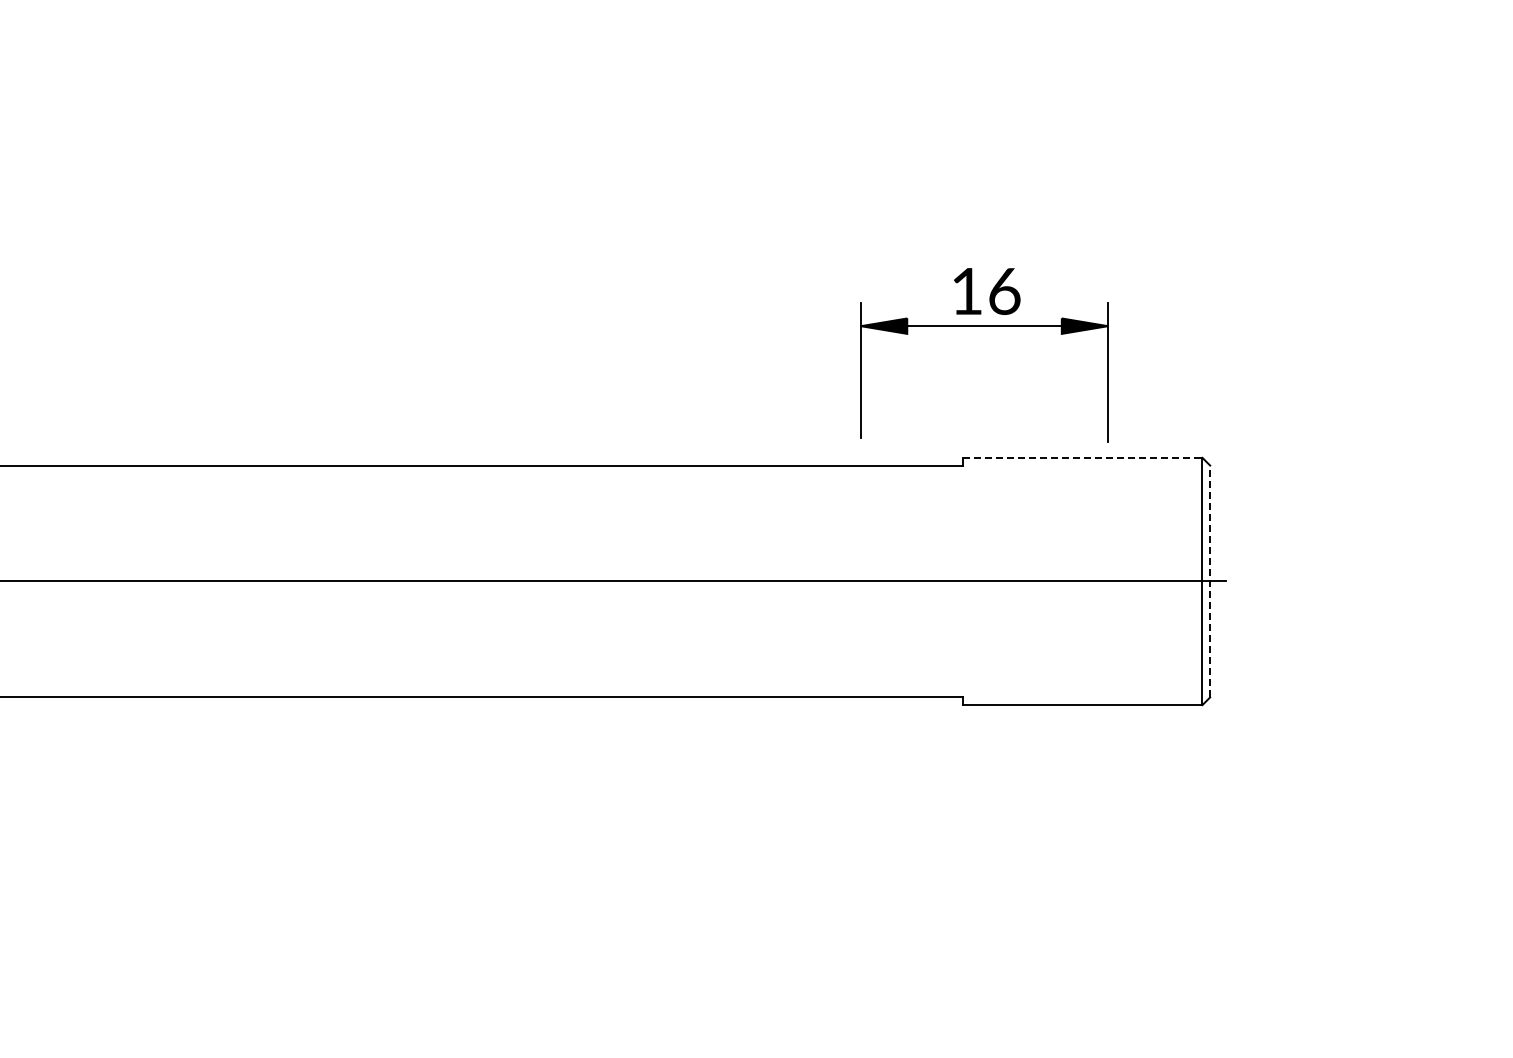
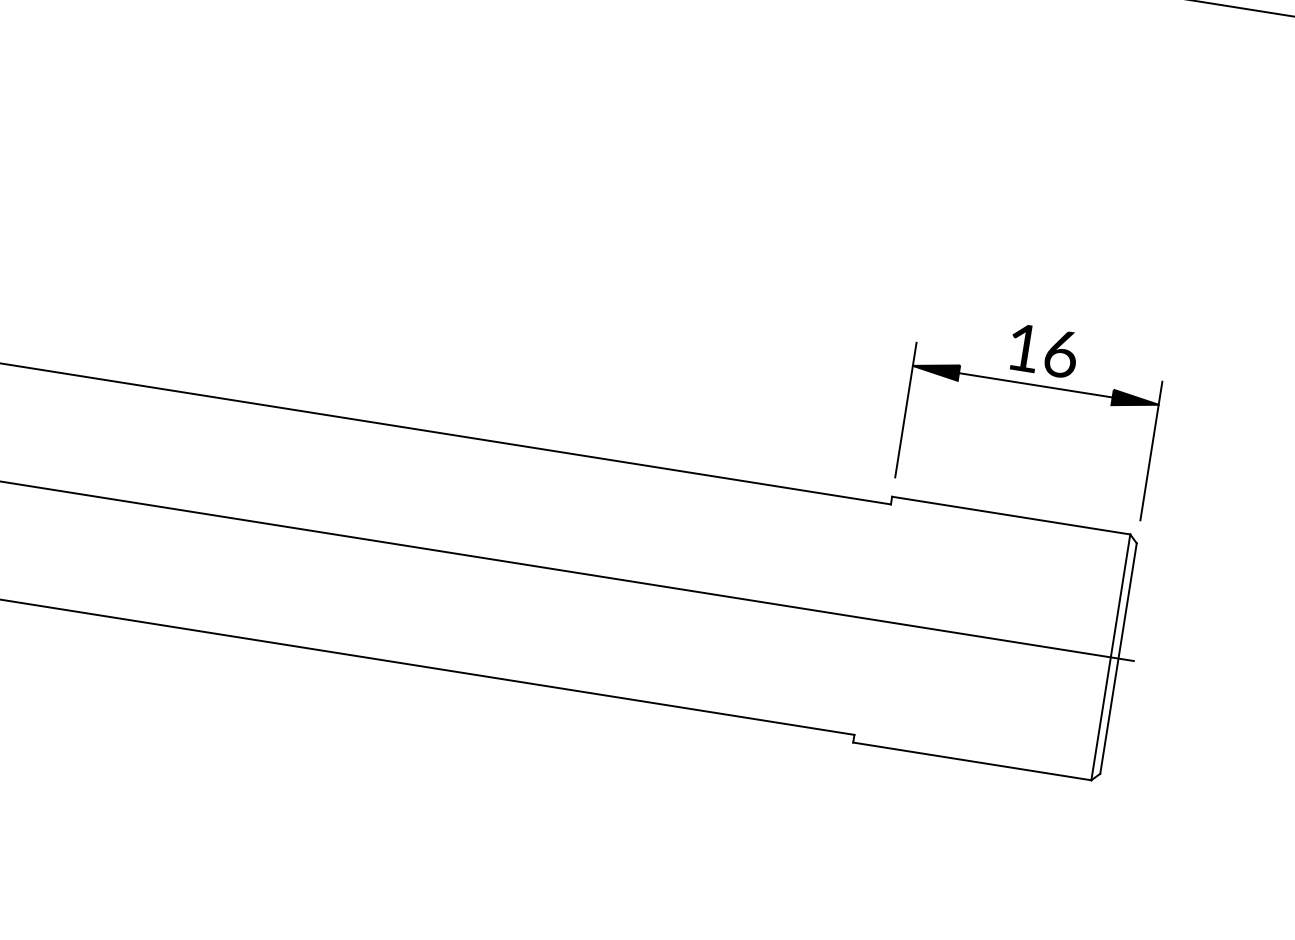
part: (984, 326) -> (1035, 385), moved
line: (1082, 457) -> (1011, 515), dashed -> solid
line: (1210, 581) -> (1118, 658), dashed -> solid

